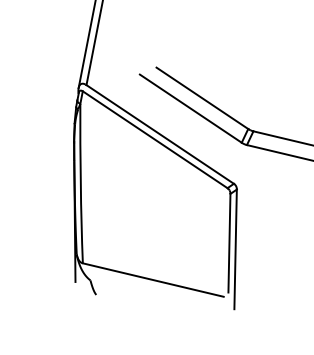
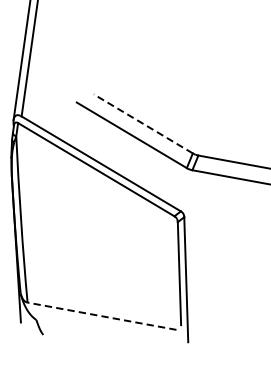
line: (201, 98) -> (142, 124), solid -> dashed
line: (152, 279) -> (101, 315), solid -> dashed

